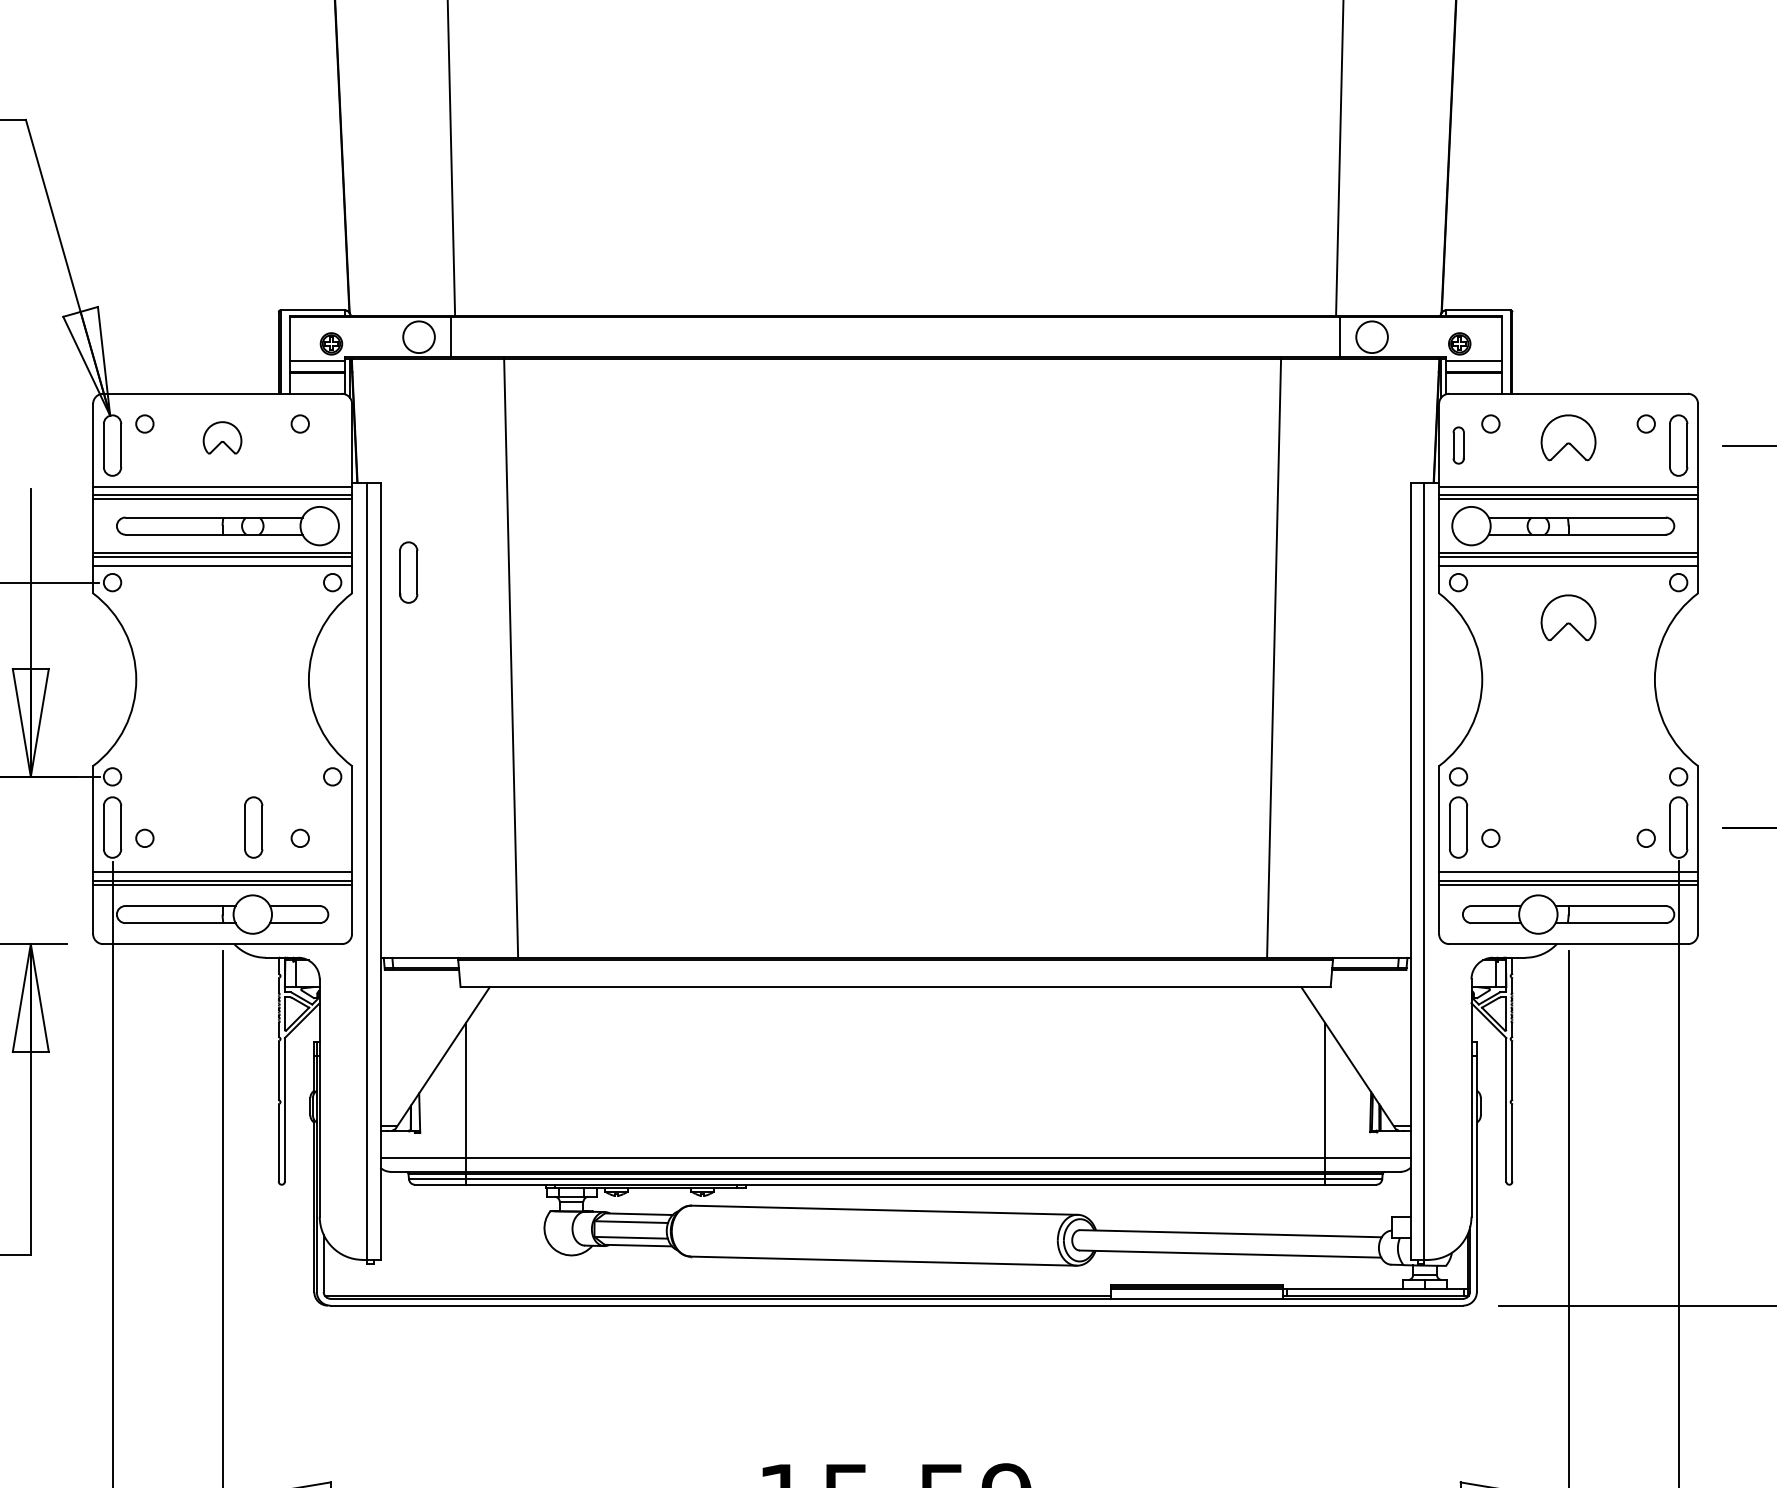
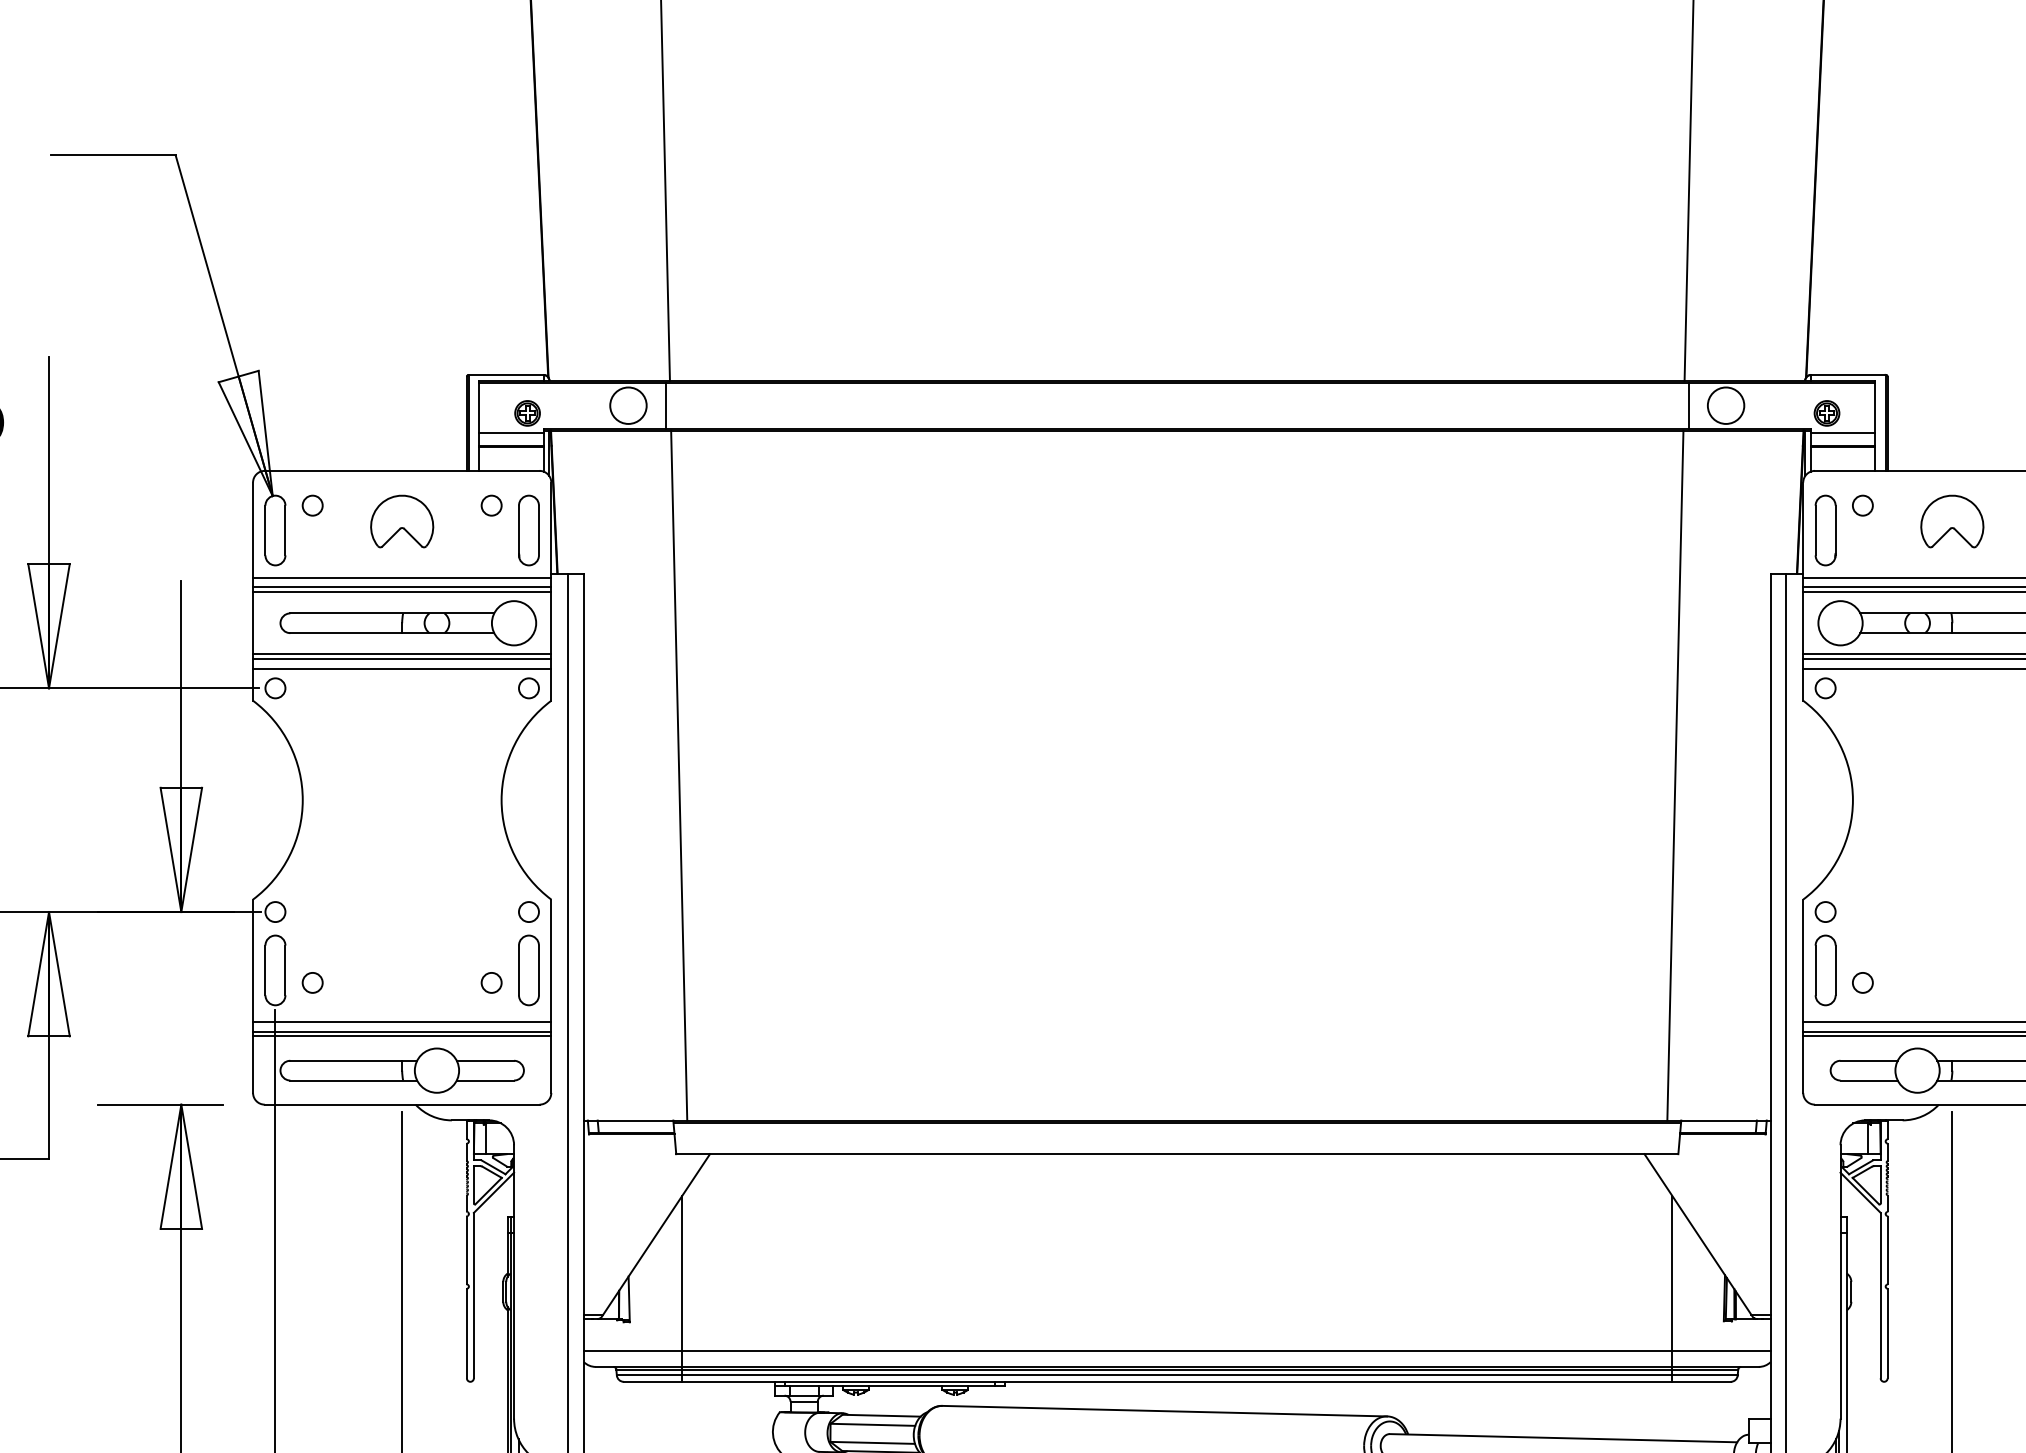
part: (222, 437) -> (402, 521), size x1.43
part: (1458, 445) -> (1825, 530), size x1.67
part: (408, 572) -> (528, 530), moved
part: (1568, 617) -> (1952, 728), removed
line: (511, 656) -> (679, 774), moved
line: (1274, 656) -> (1675, 774), moved
part: (253, 827) -> (528, 970), moved

